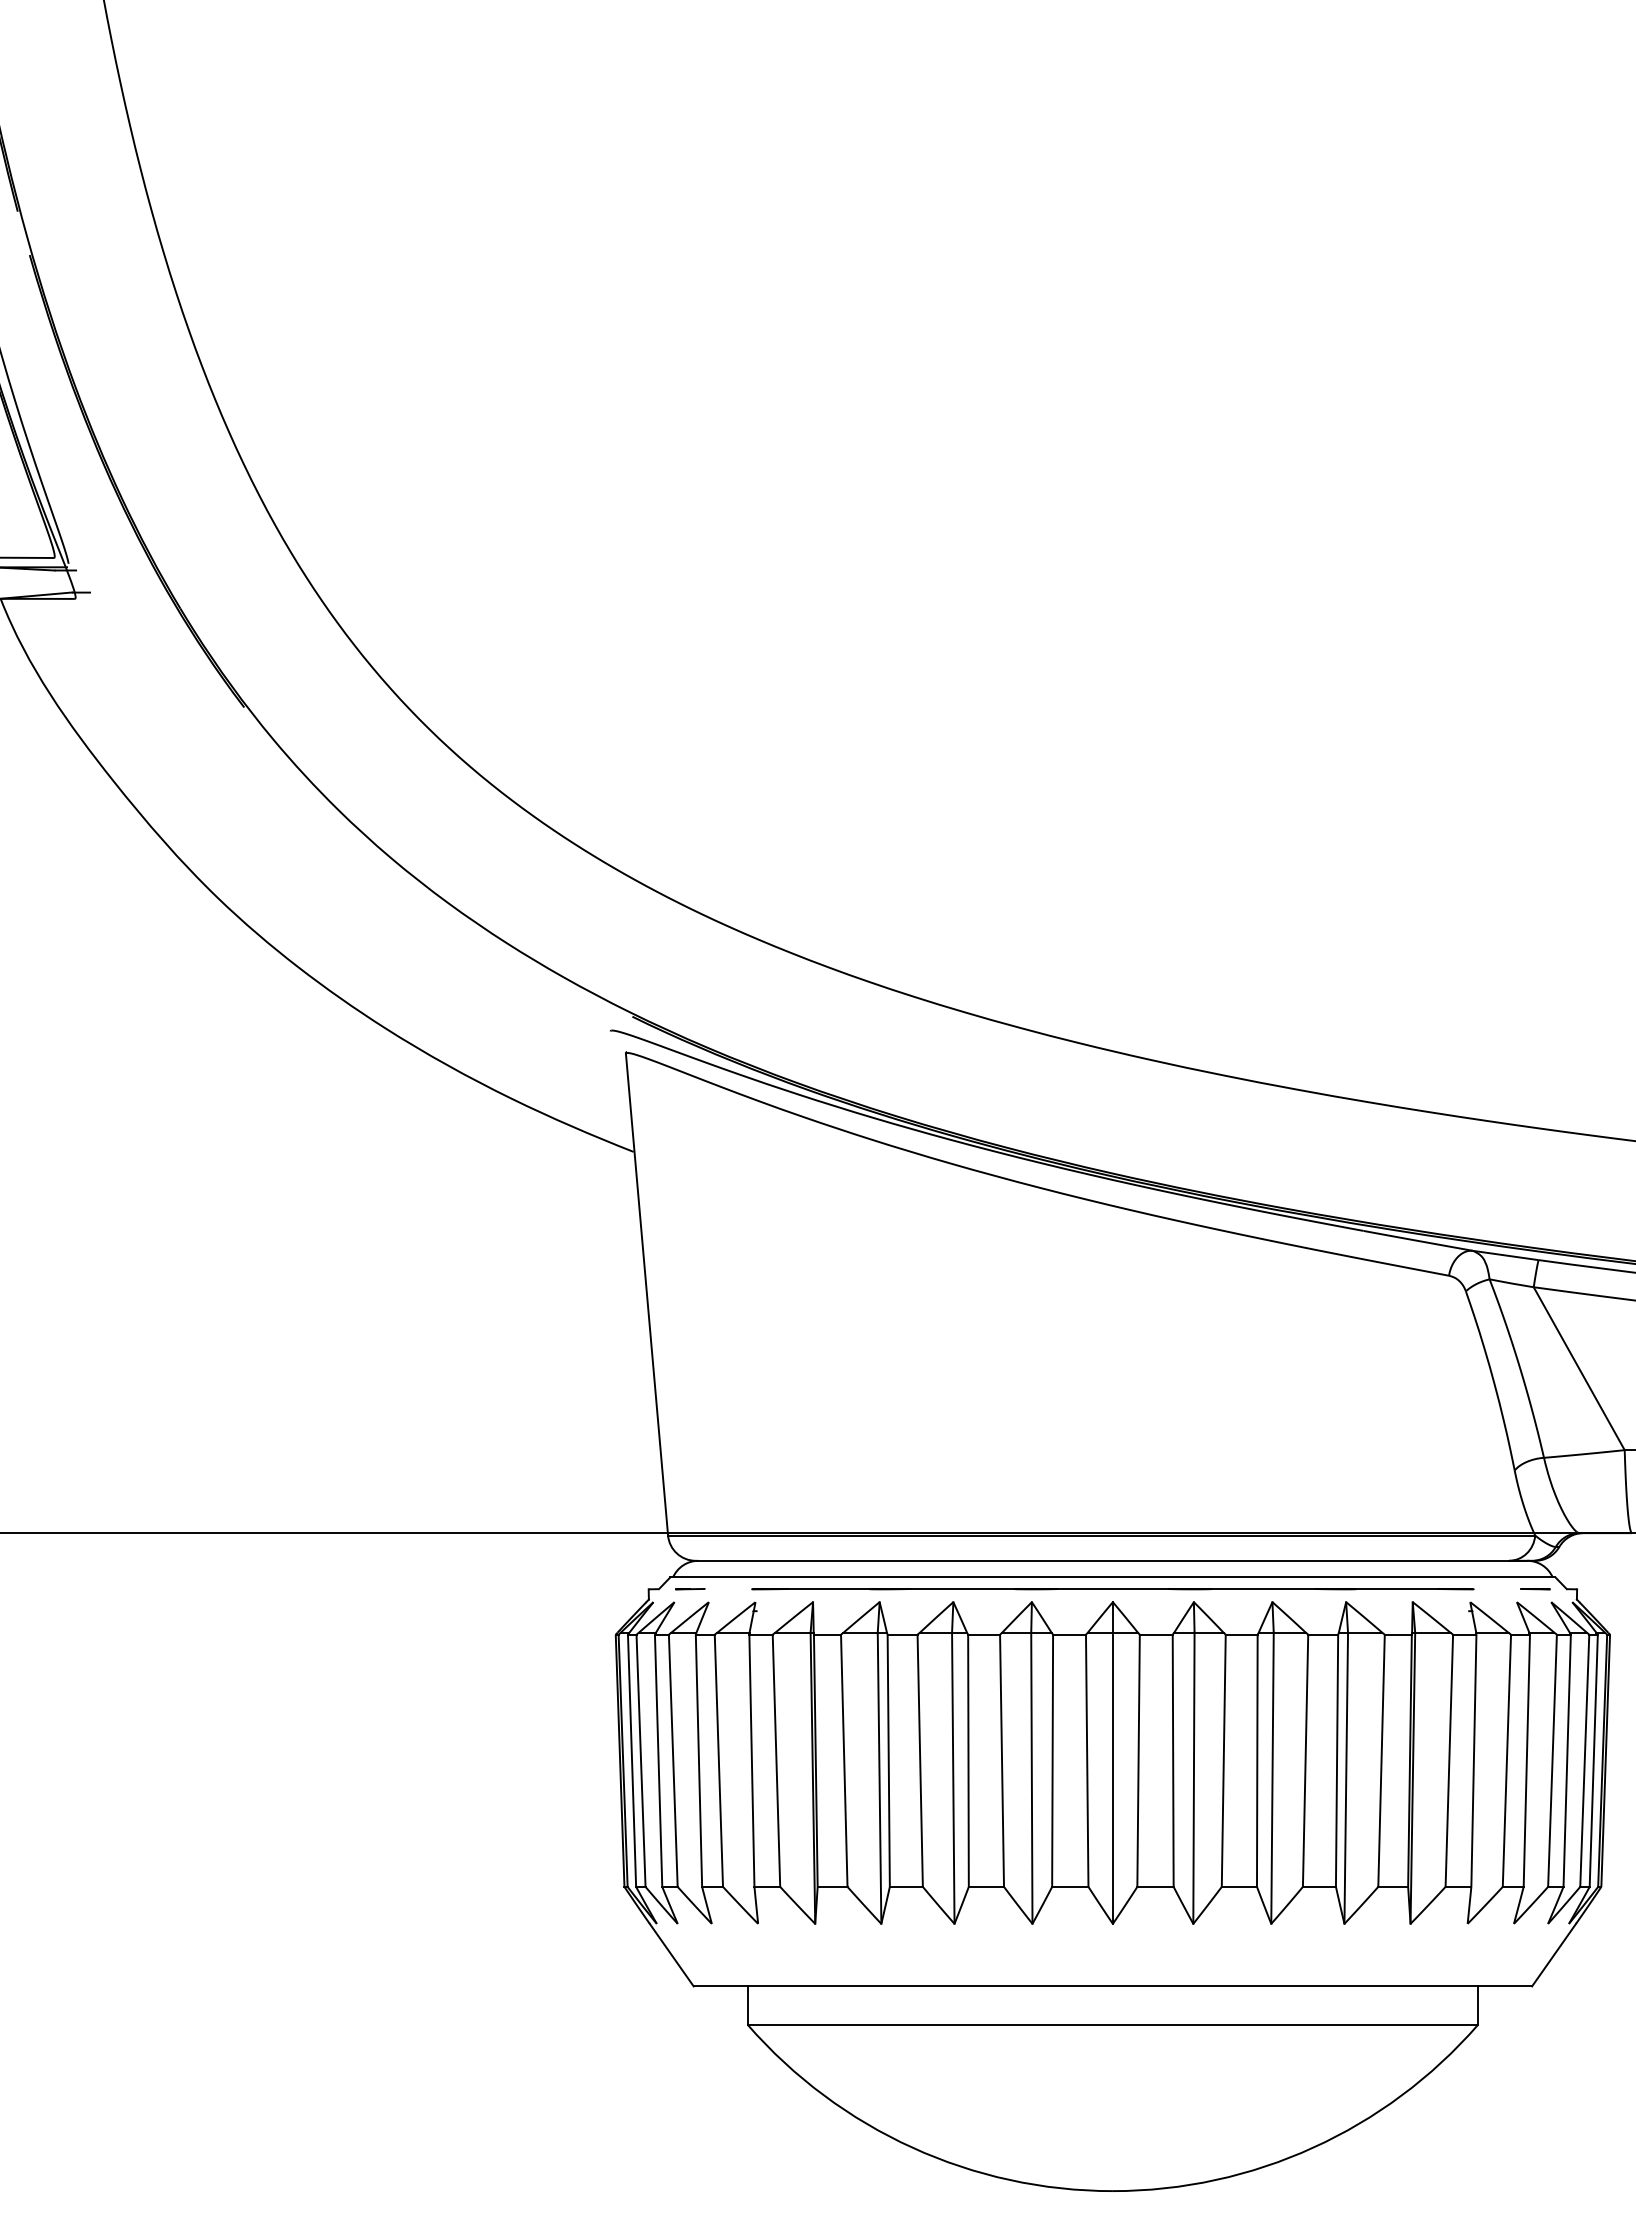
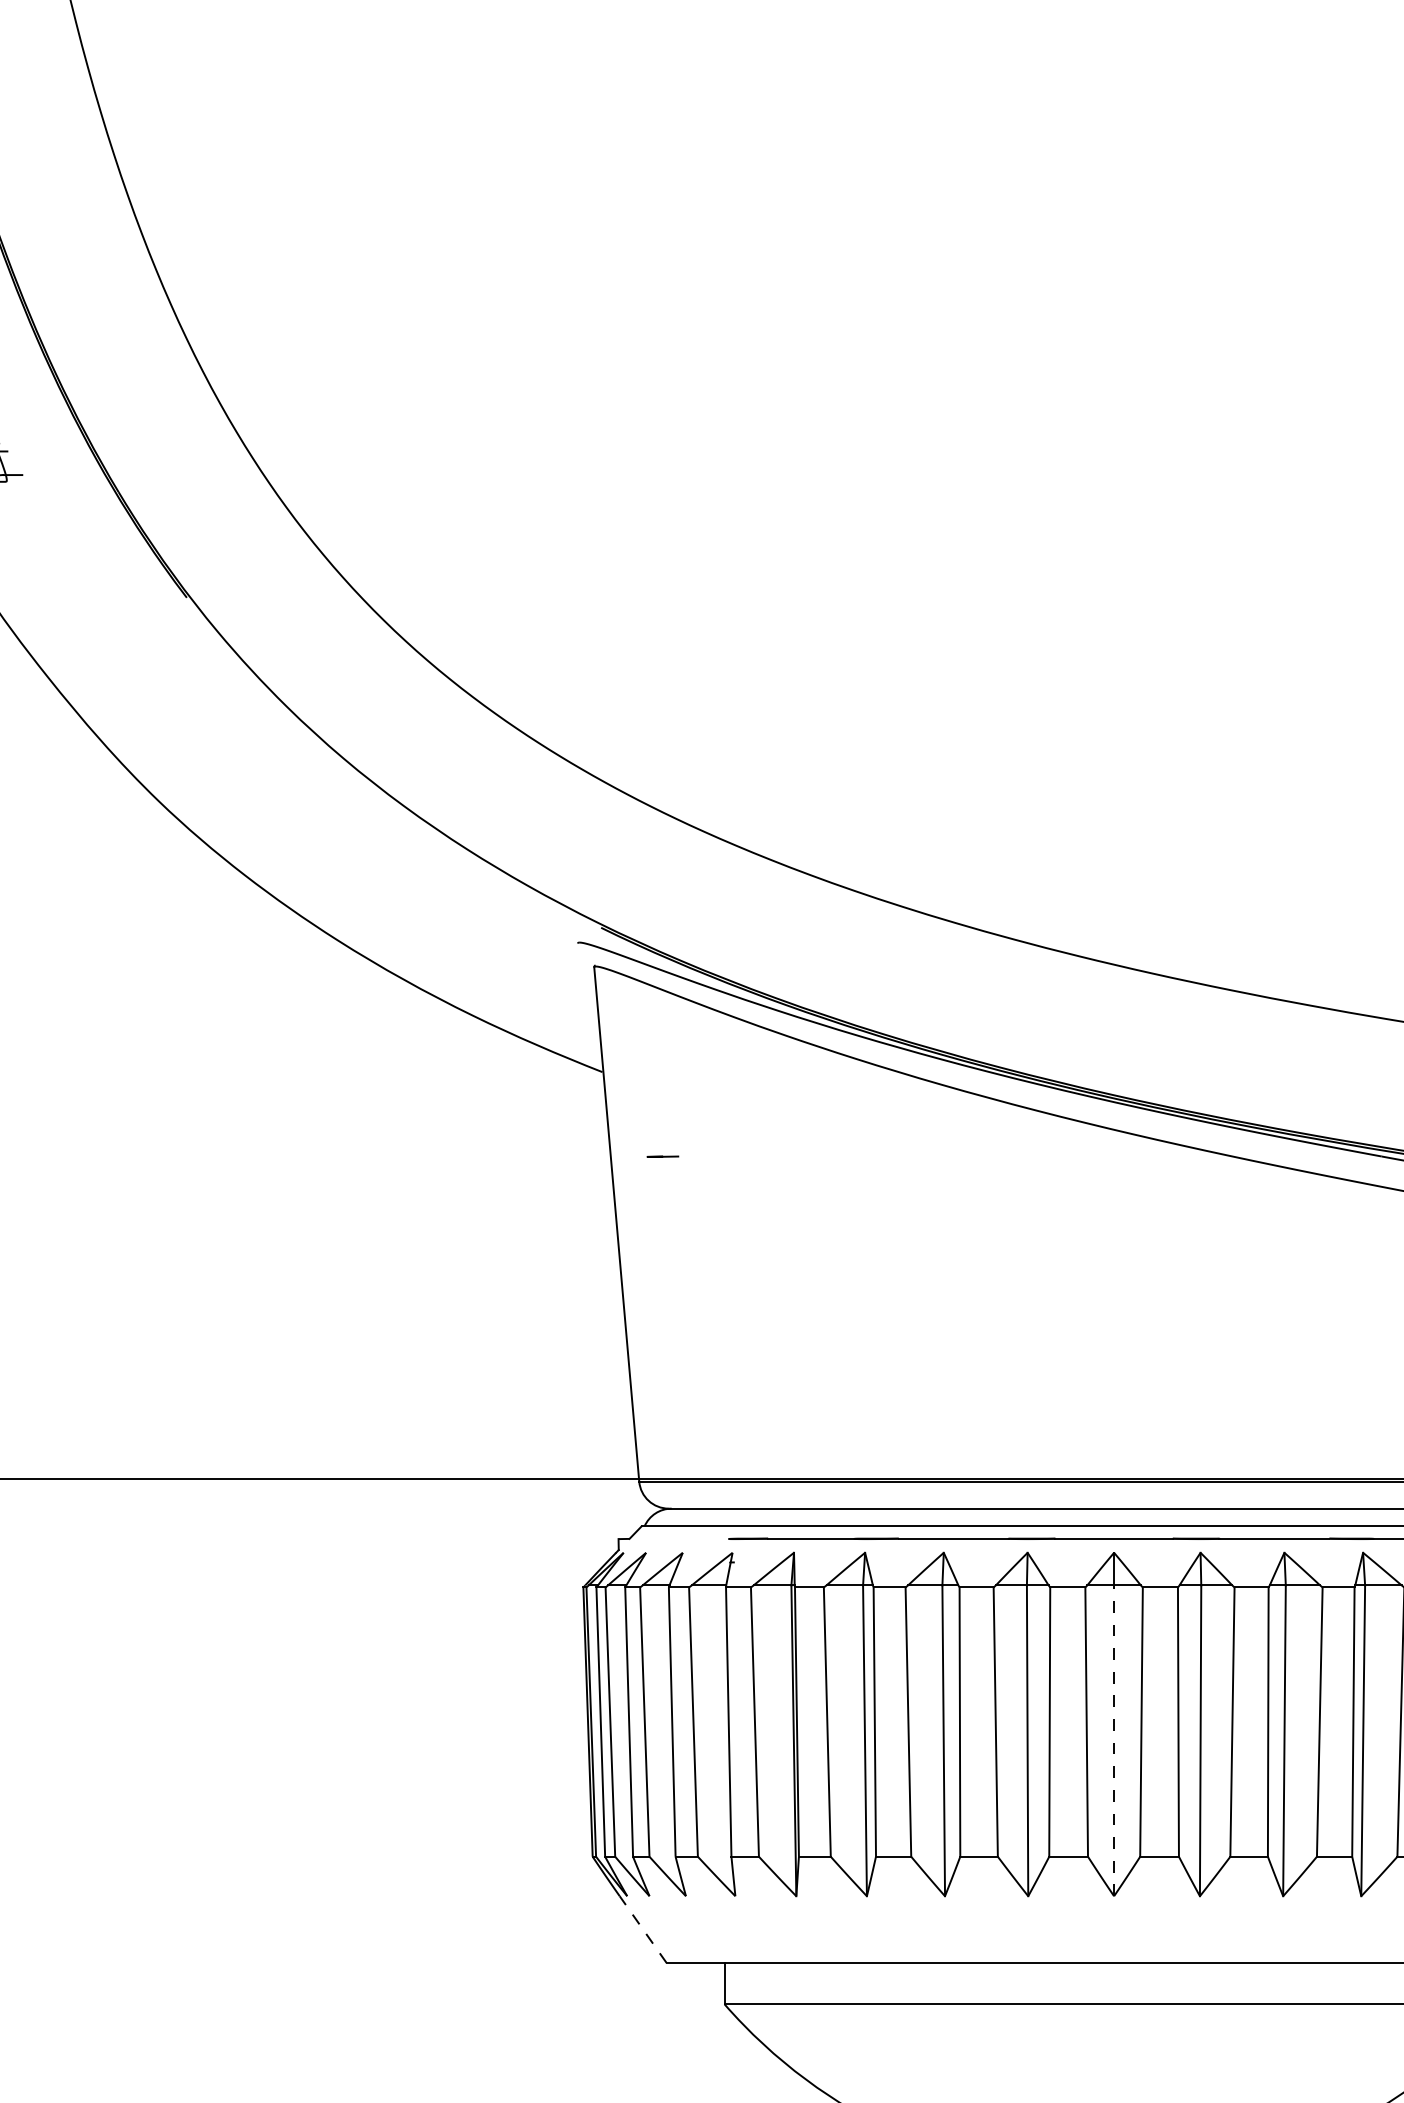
line: (690, 1589) -> (663, 1157), moved
line: (1112, 1778) -> (1113, 1741), solid -> dashed
line: (671, 1954) -> (642, 1928), solid -> dashed

